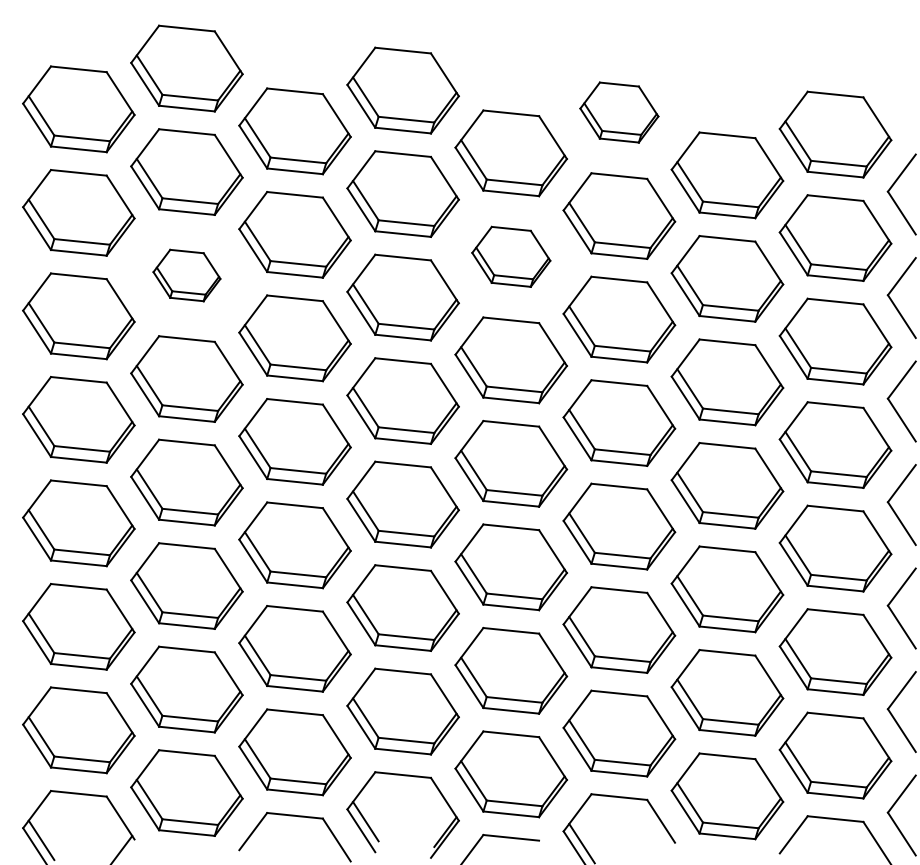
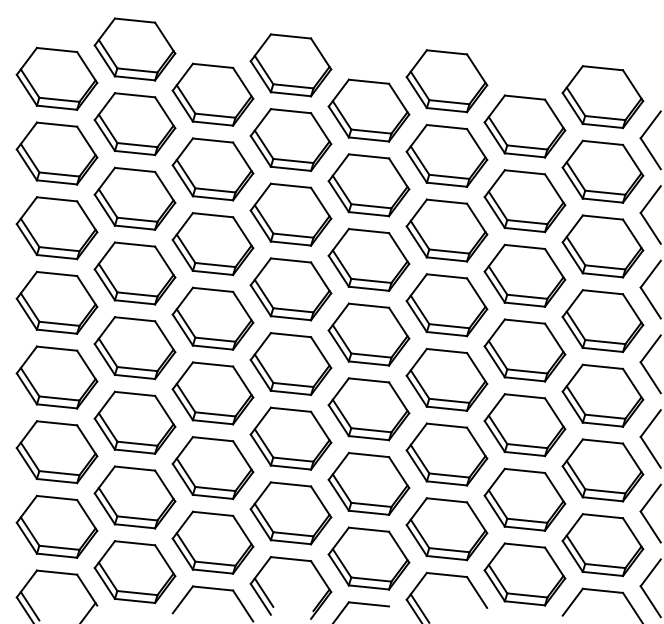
part: (619, 112) -> (447, 81), size x1.43
part: (511, 256) -> (369, 185), size x1.43
part: (186, 275) -> (134, 198), size x1.67

